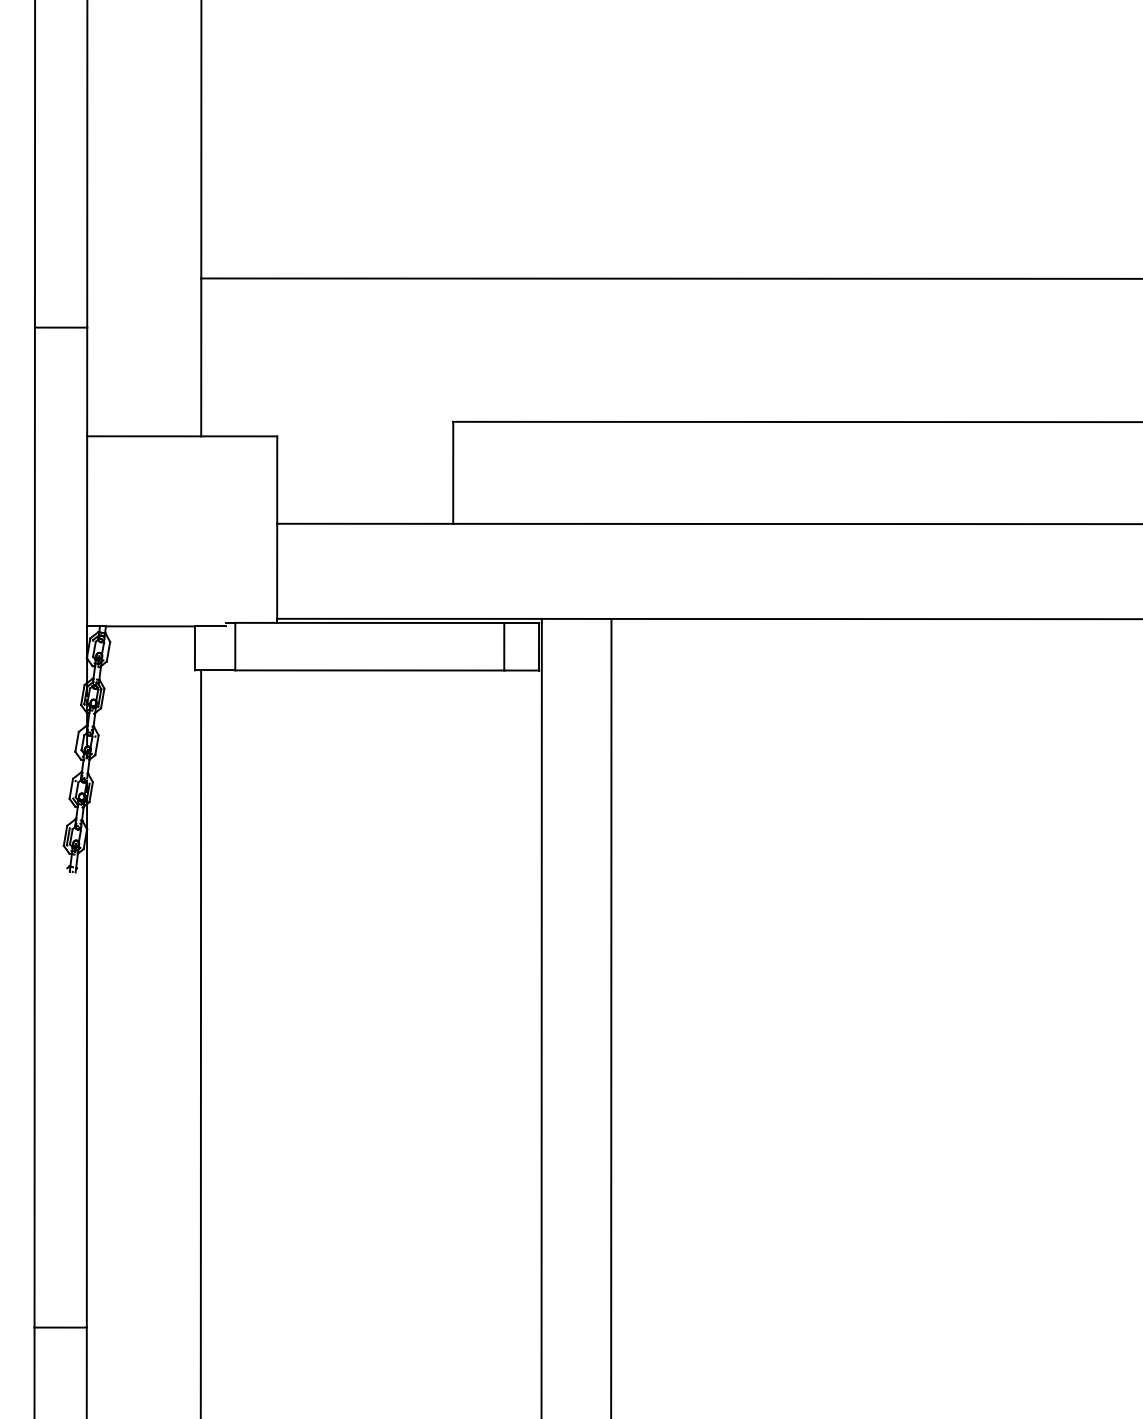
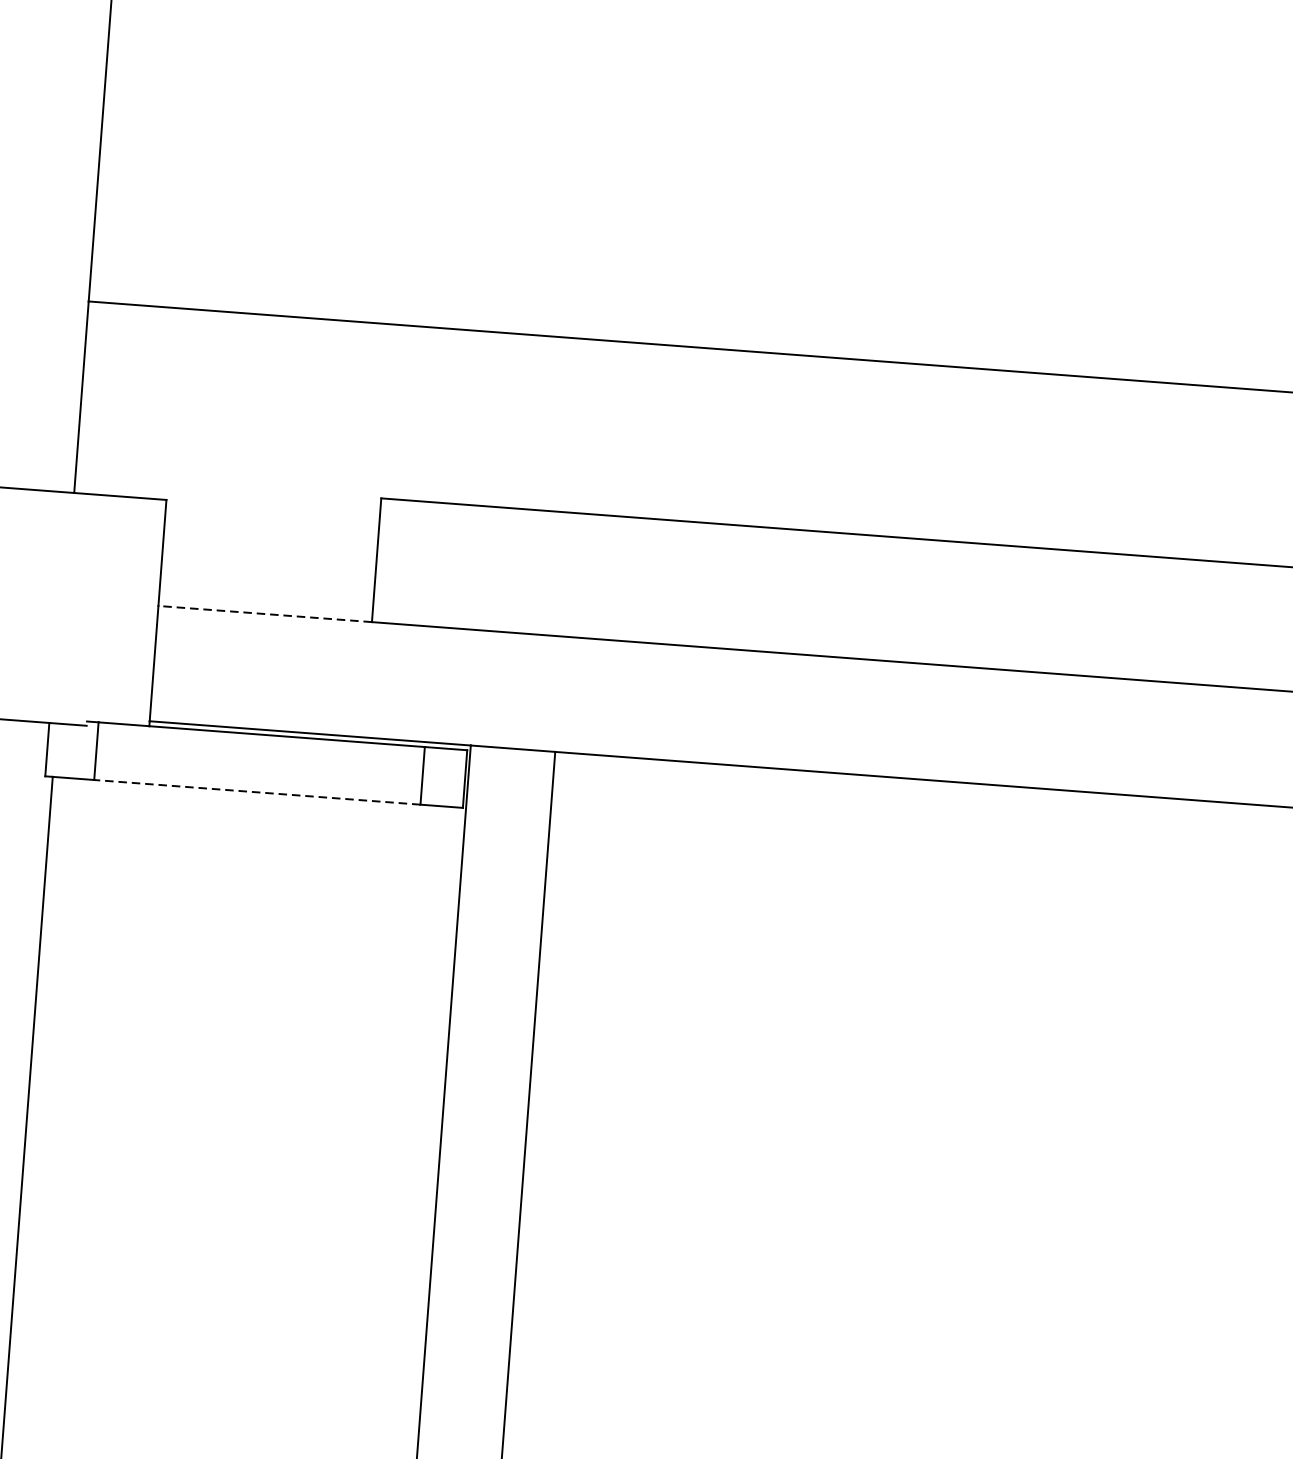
line: (364, 523) -> (264, 613), solid -> dashed
line: (369, 670) -> (257, 792), solid -> dashed

